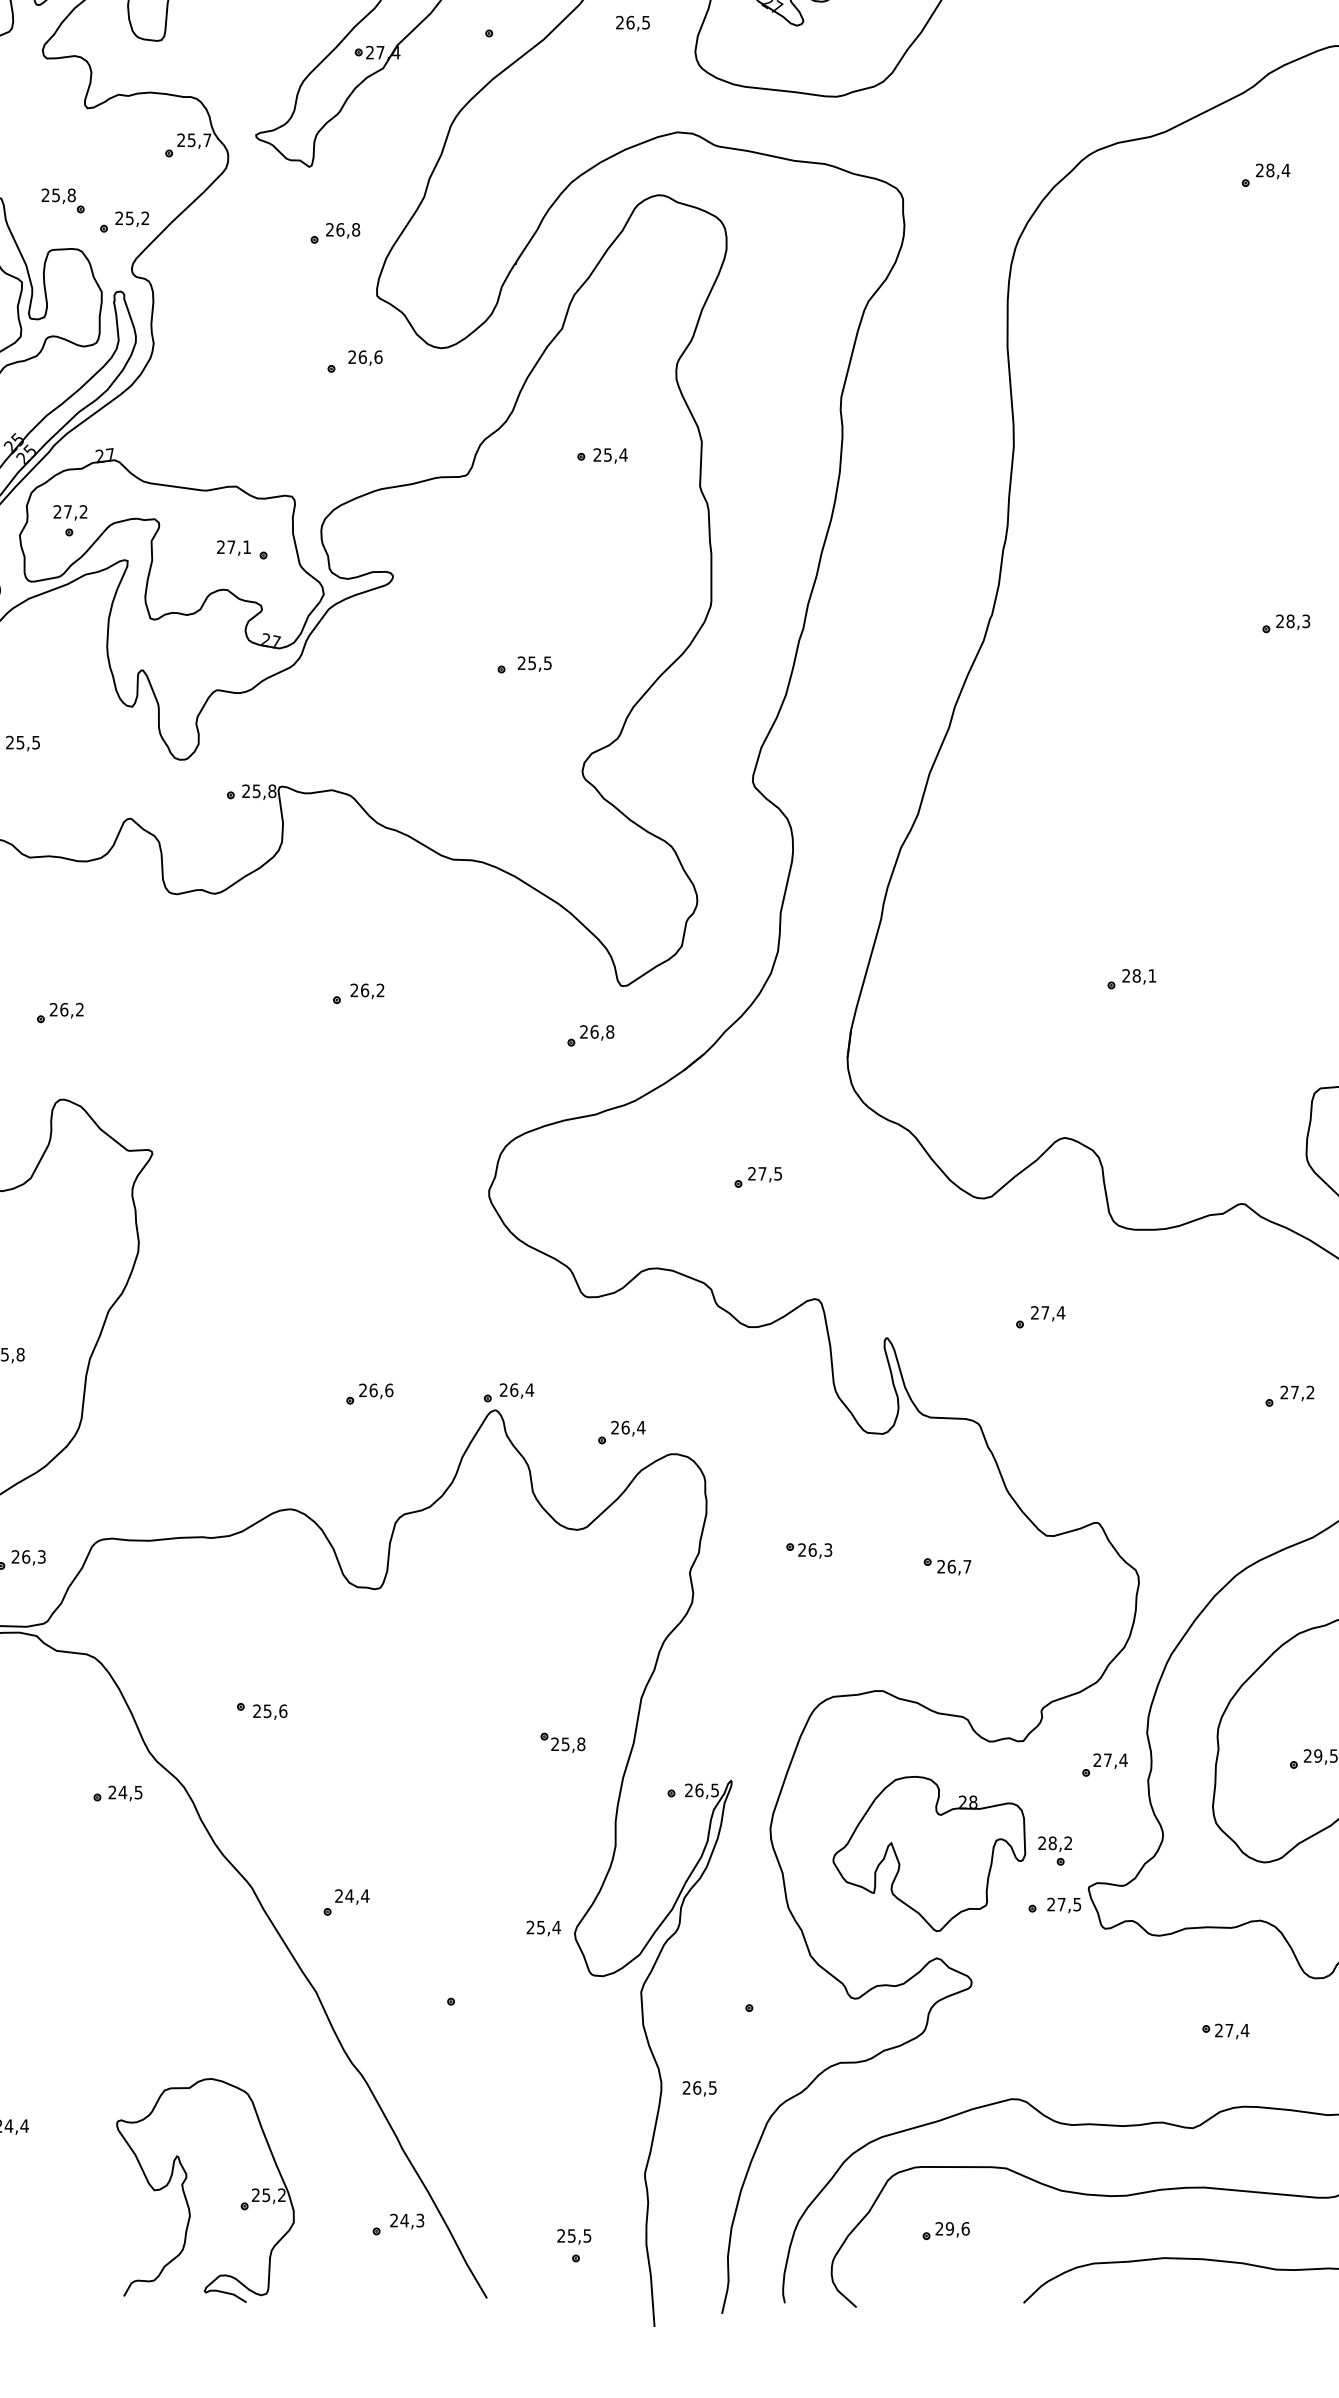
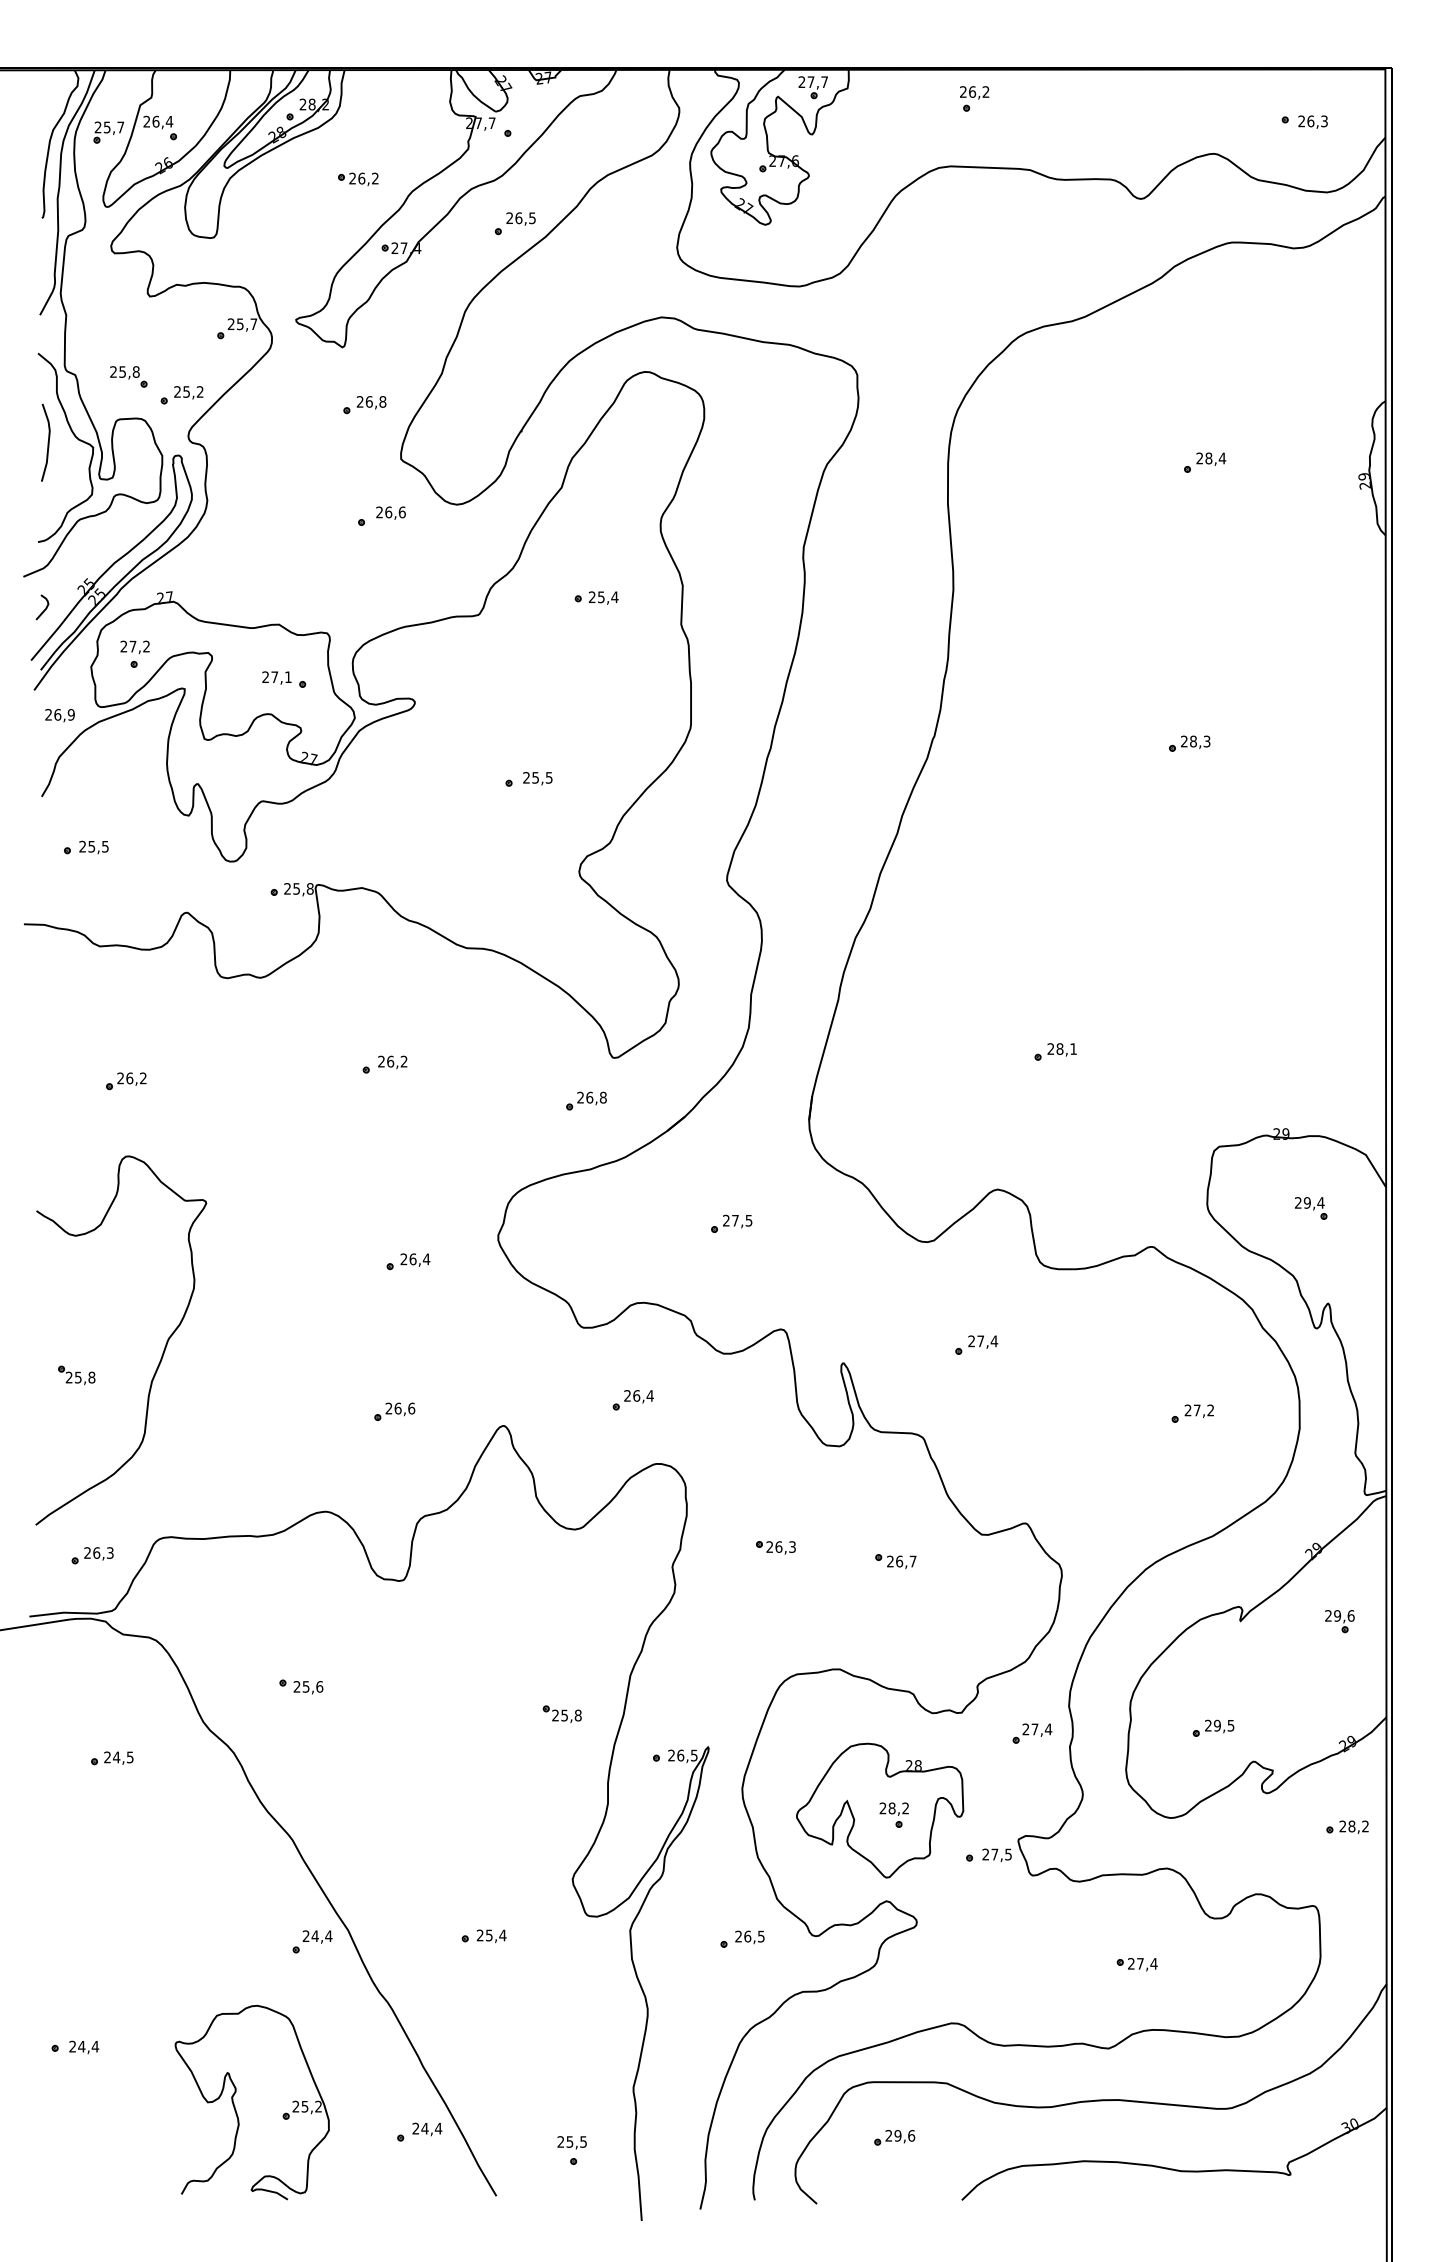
text: (632, 22) -> (520, 218), moved
part: (1266, 175) -> (1205, 462), moved
part: (508, 1392) -> (408, 1261), moved
part: (620, 1432) -> (632, 1400), moved
part: (118, 1793) -> (112, 1758), moved
part: (1054, 1850) -> (893, 1814), moved
part: (346, 1902) -> (312, 1941), moved
text: (543, 1928) -> (491, 1936), moved
text: (699, 2088) -> (749, 1937), moved
text: (420, 2220) -> (438, 2128), 24,3 -> 24,4

